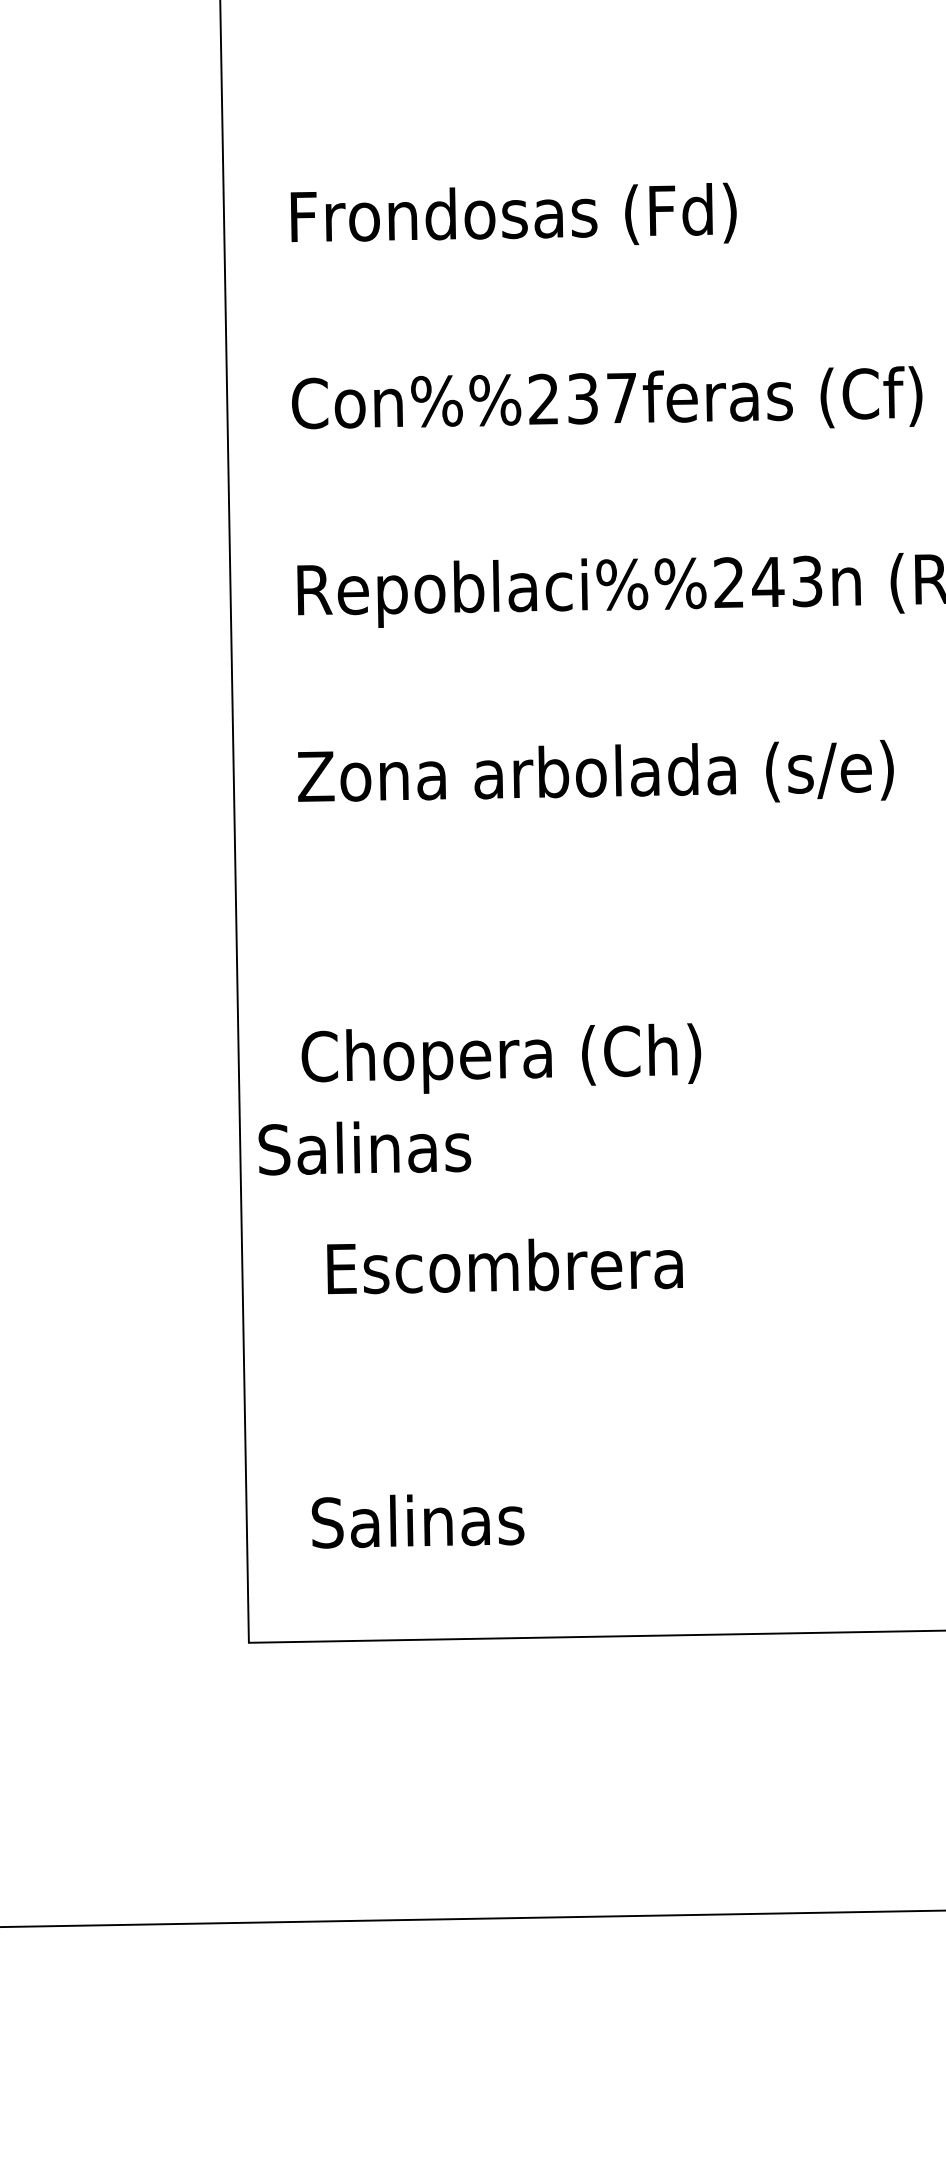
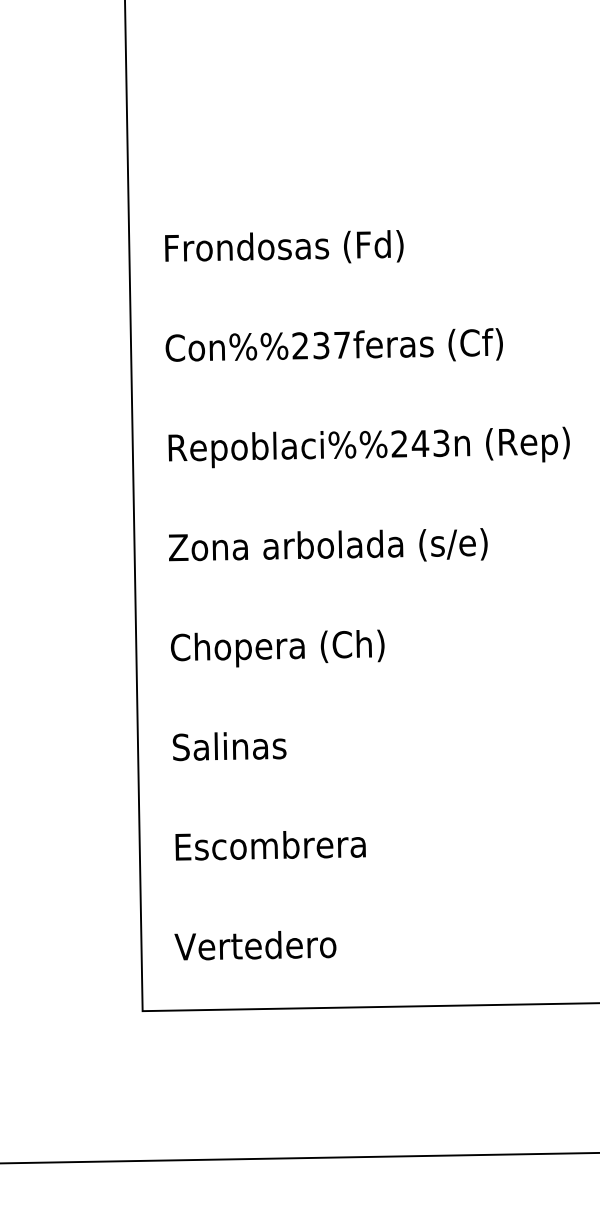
text: (500, 1058) -> (277, 648), moved
text: (364, 1148) -> (229, 746), moved
text: (504, 1265) -> (270, 845), moved
text: (459, 1520) -> (255, 945), Salinas -> Vertedero

